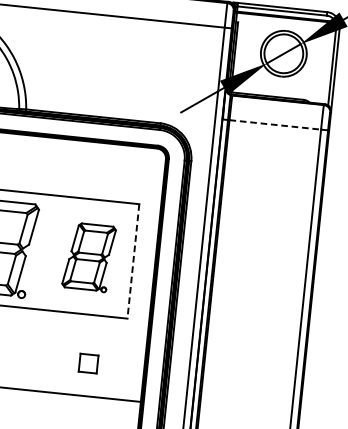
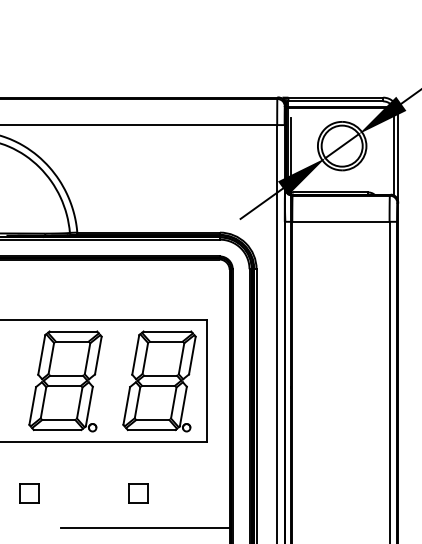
line: (274, 124) -> (340, 221), dashed -> solid
part: (89, 257) -> (159, 381), size x1.43
line: (133, 261) -> (206, 380), dashed -> solid
part: (88, 364) -> (138, 493), moved

